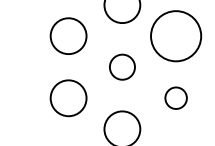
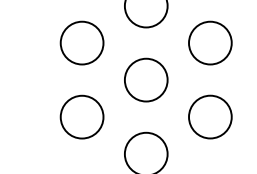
circle: (176, 35) -> (210, 42), size x0.71
circle: (122, 66) -> (146, 79), size x1.43
circle: (176, 97) -> (210, 116), size x1.67

